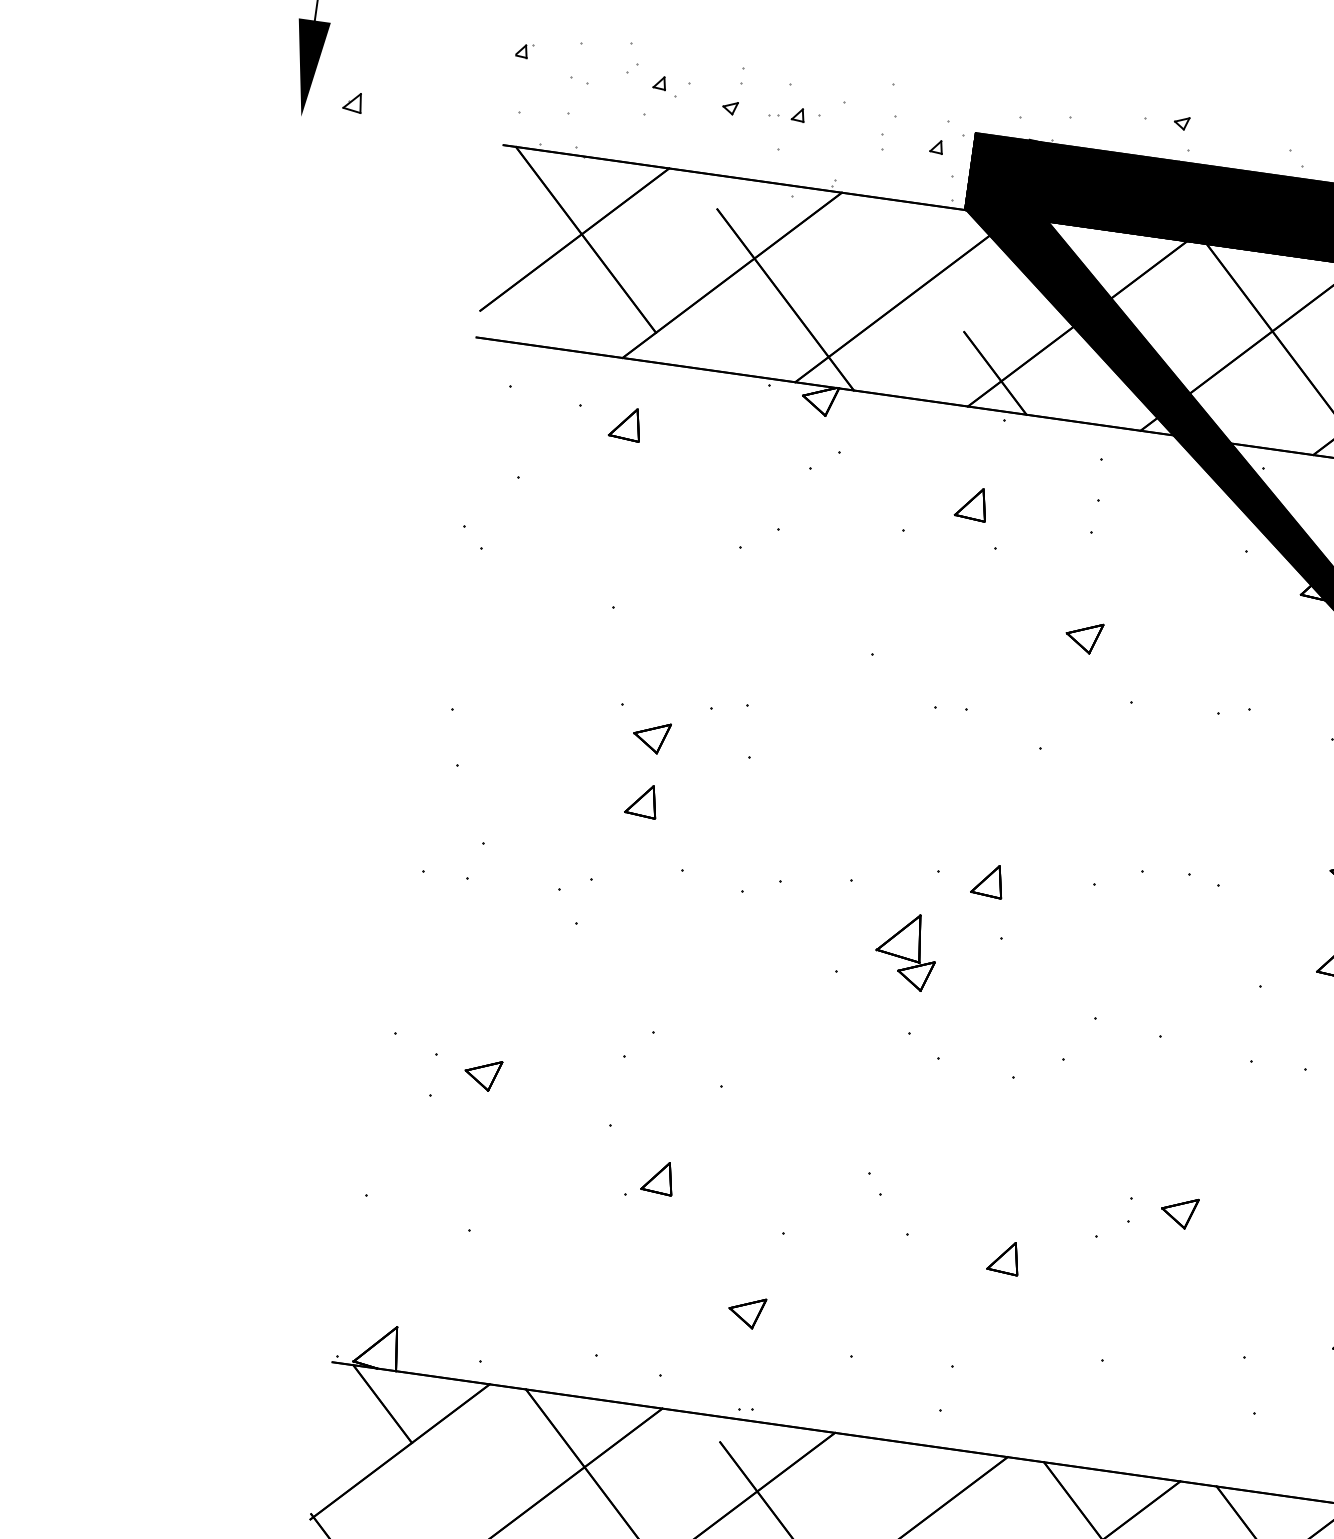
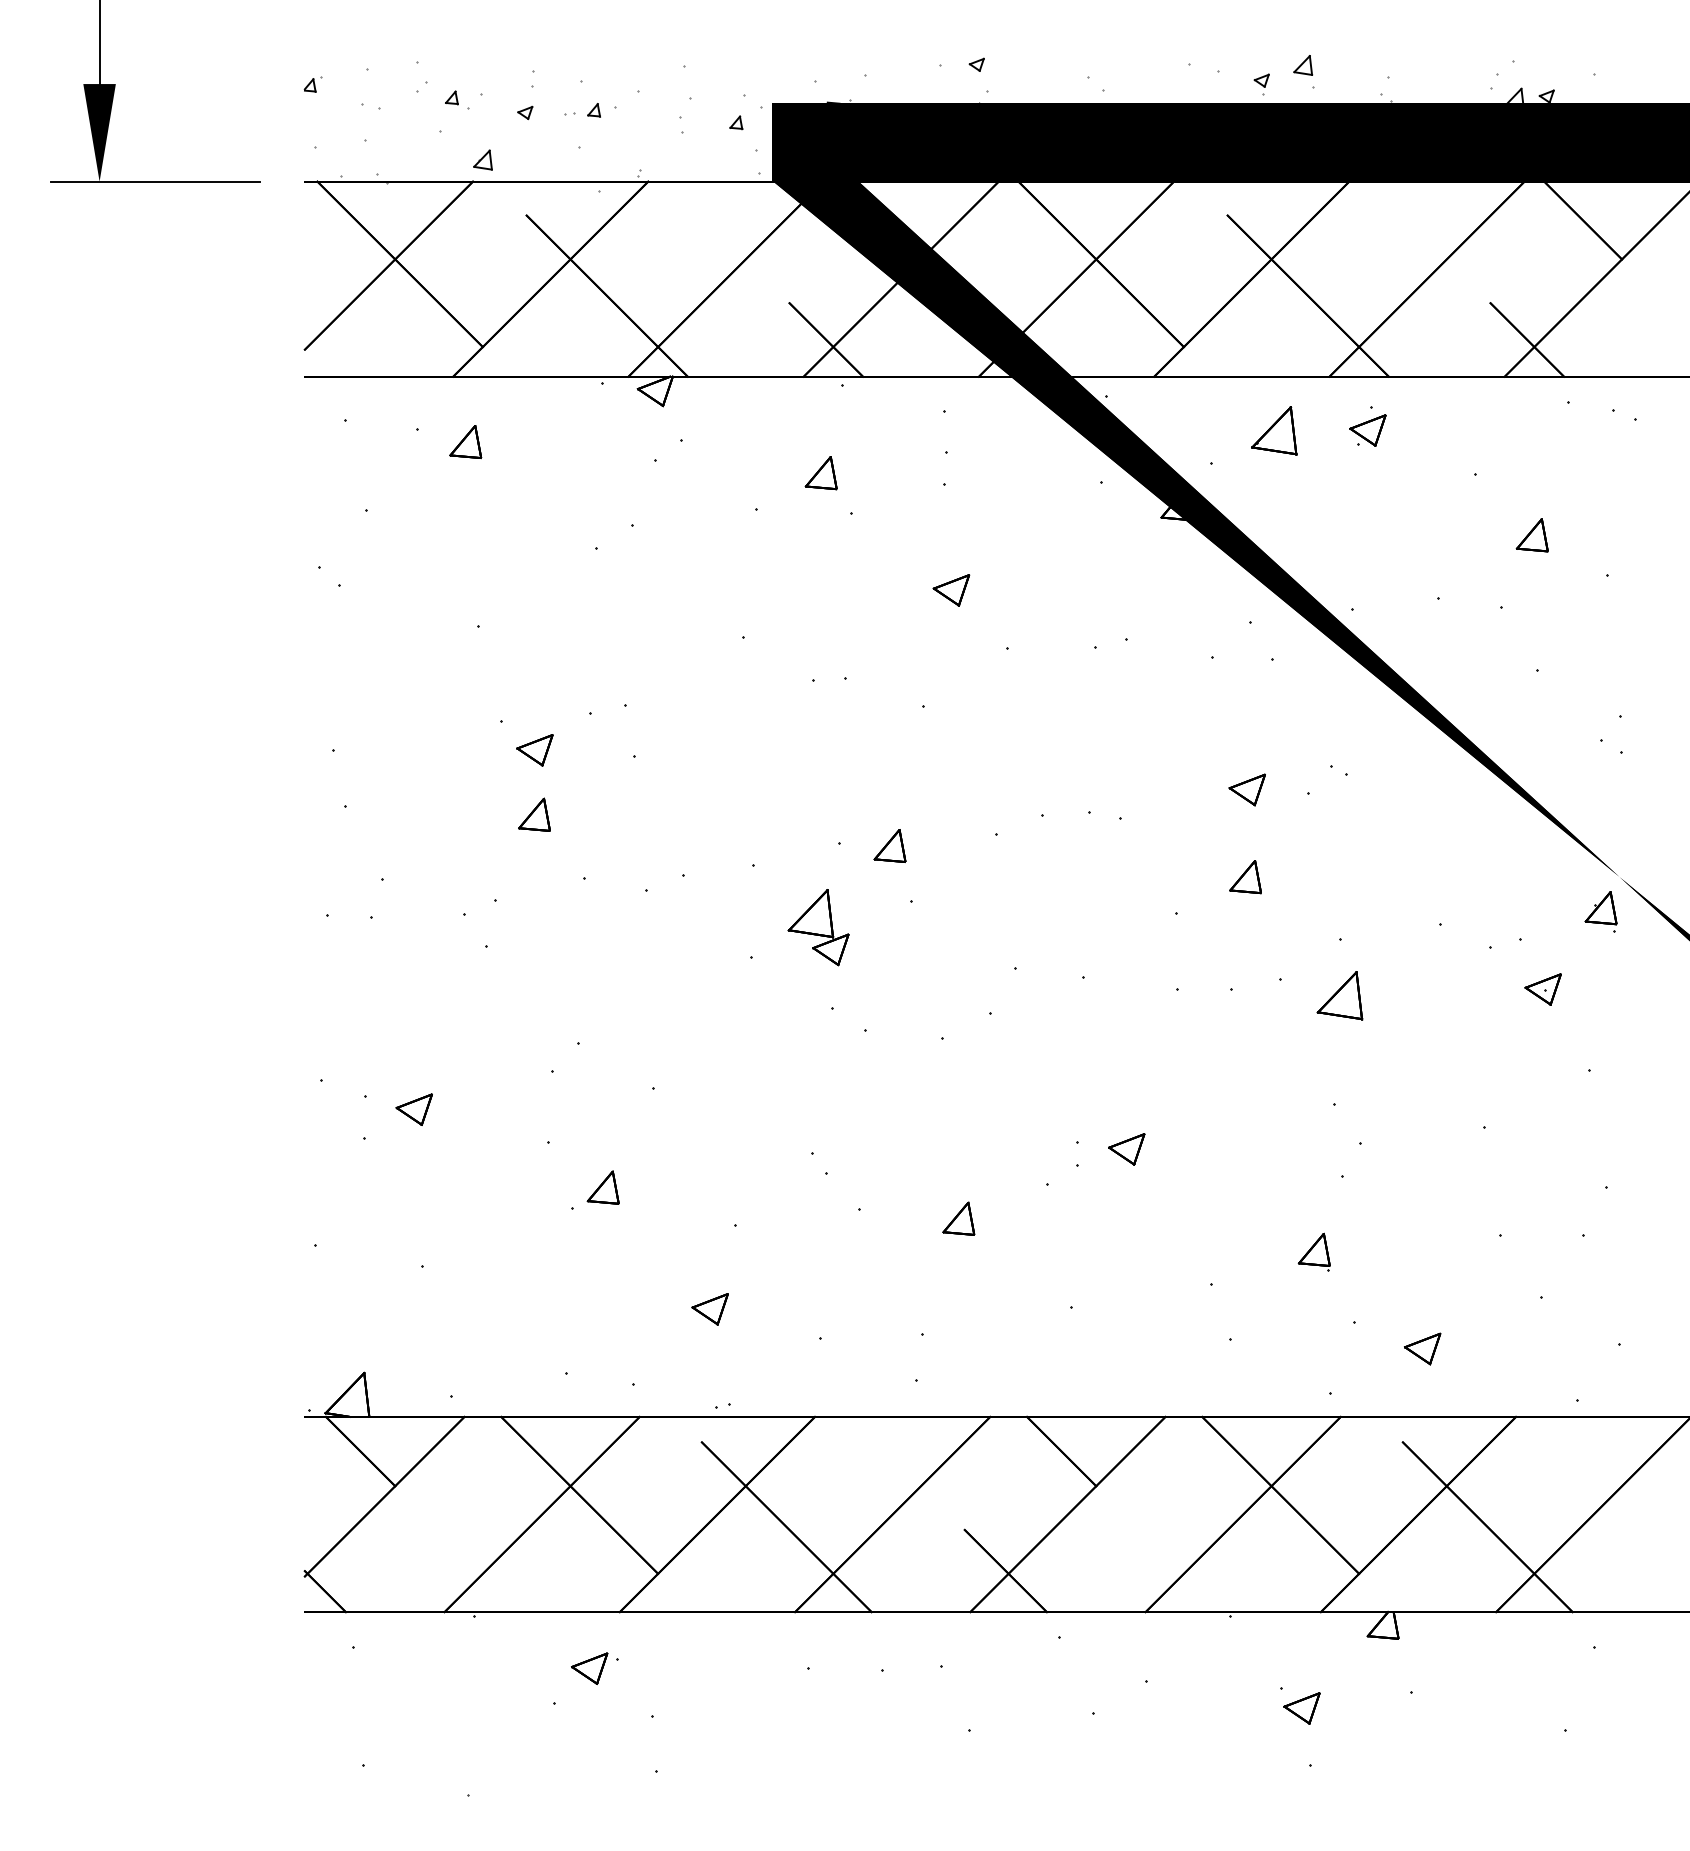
part: (352, 101) -> (482, 159), moved
line: (356, 124) -> (155, 181), added

